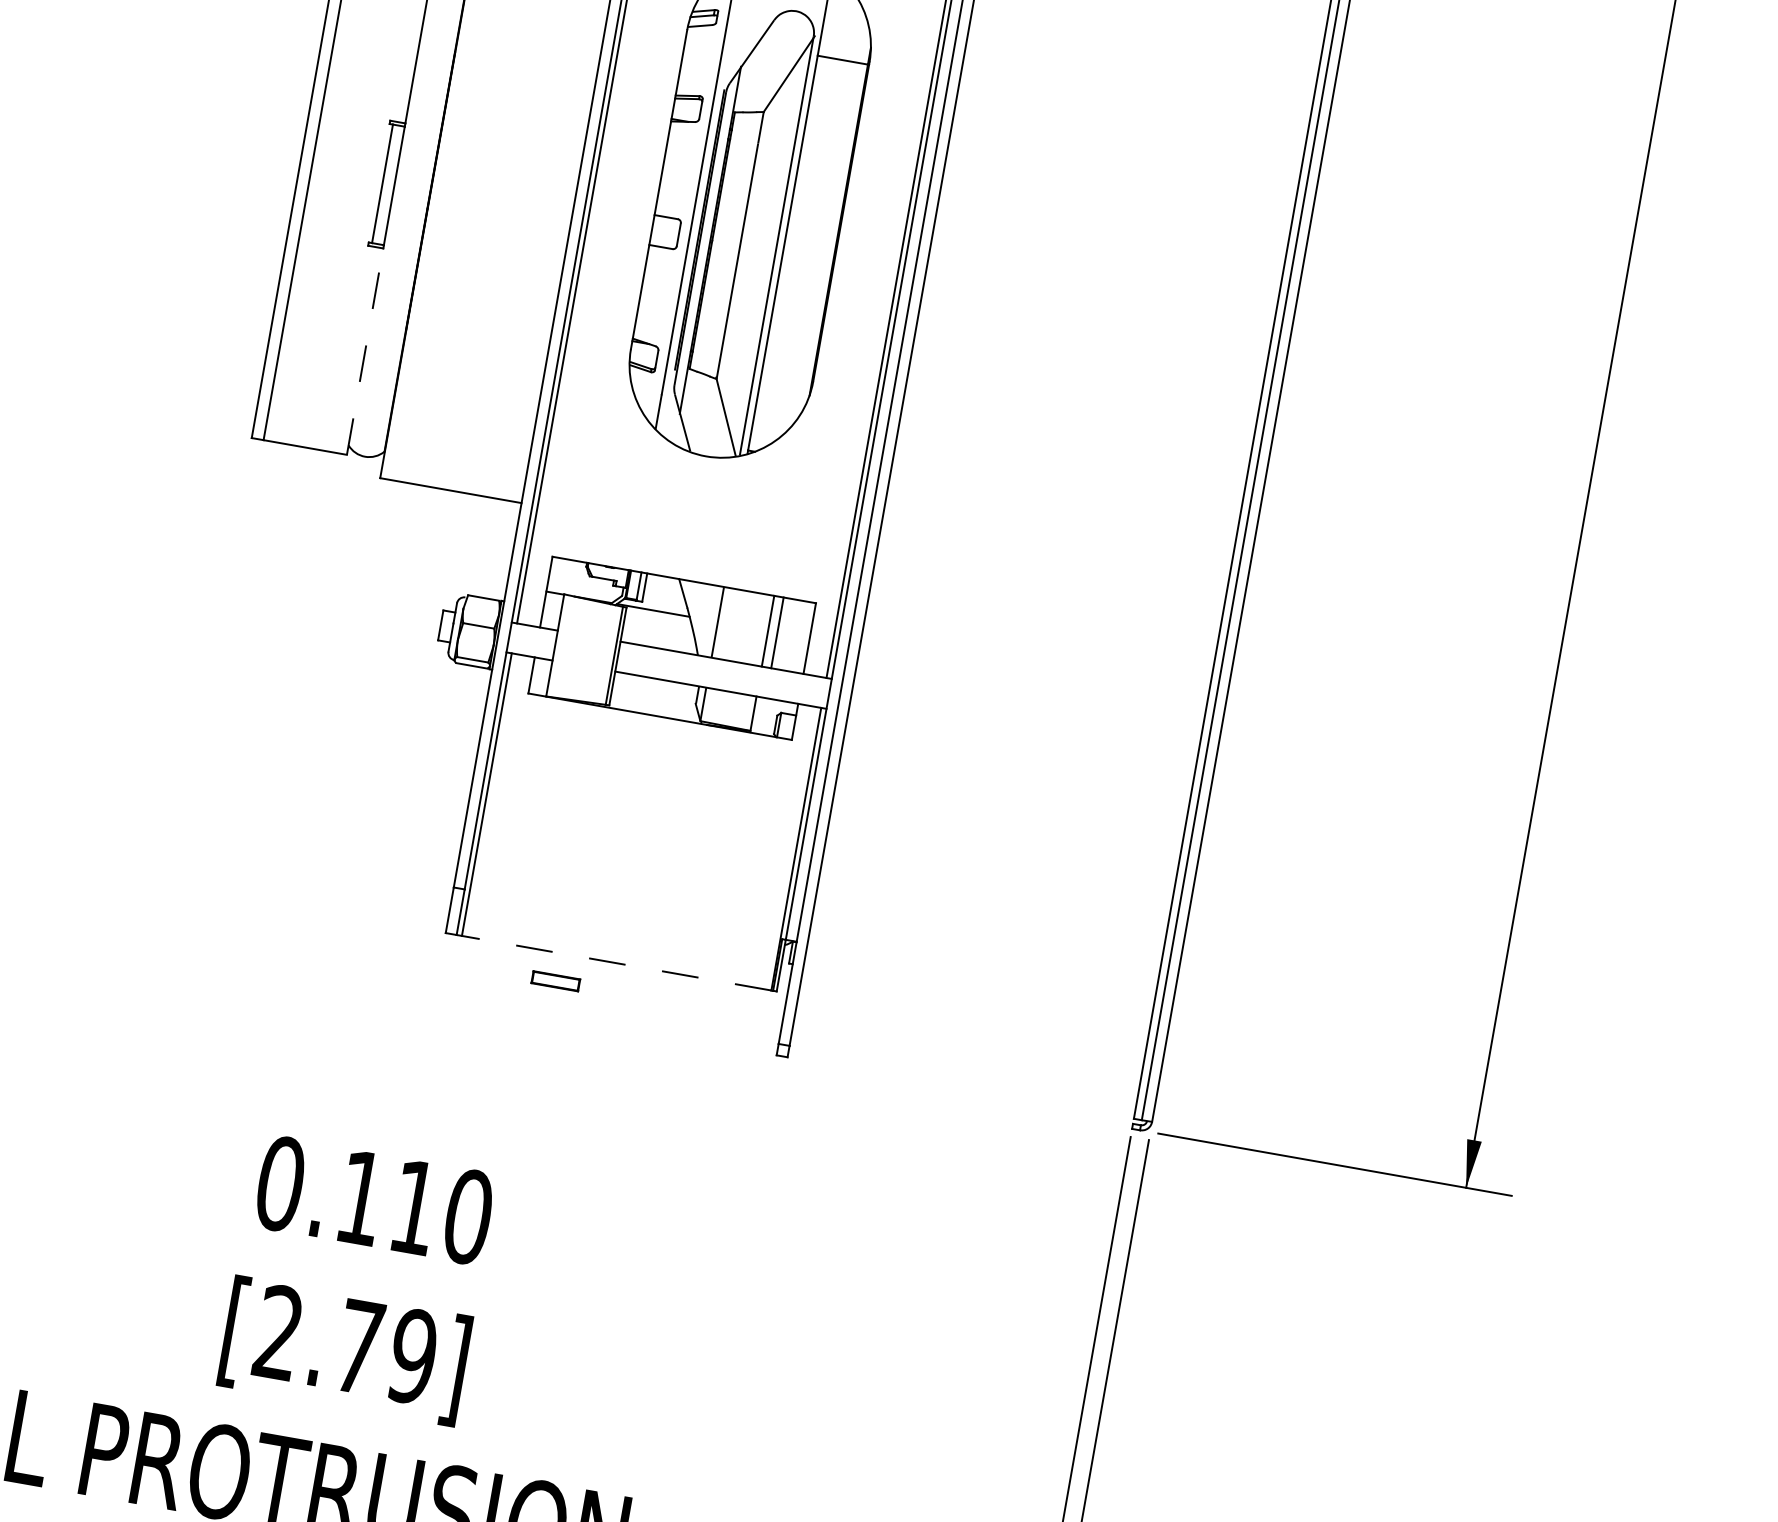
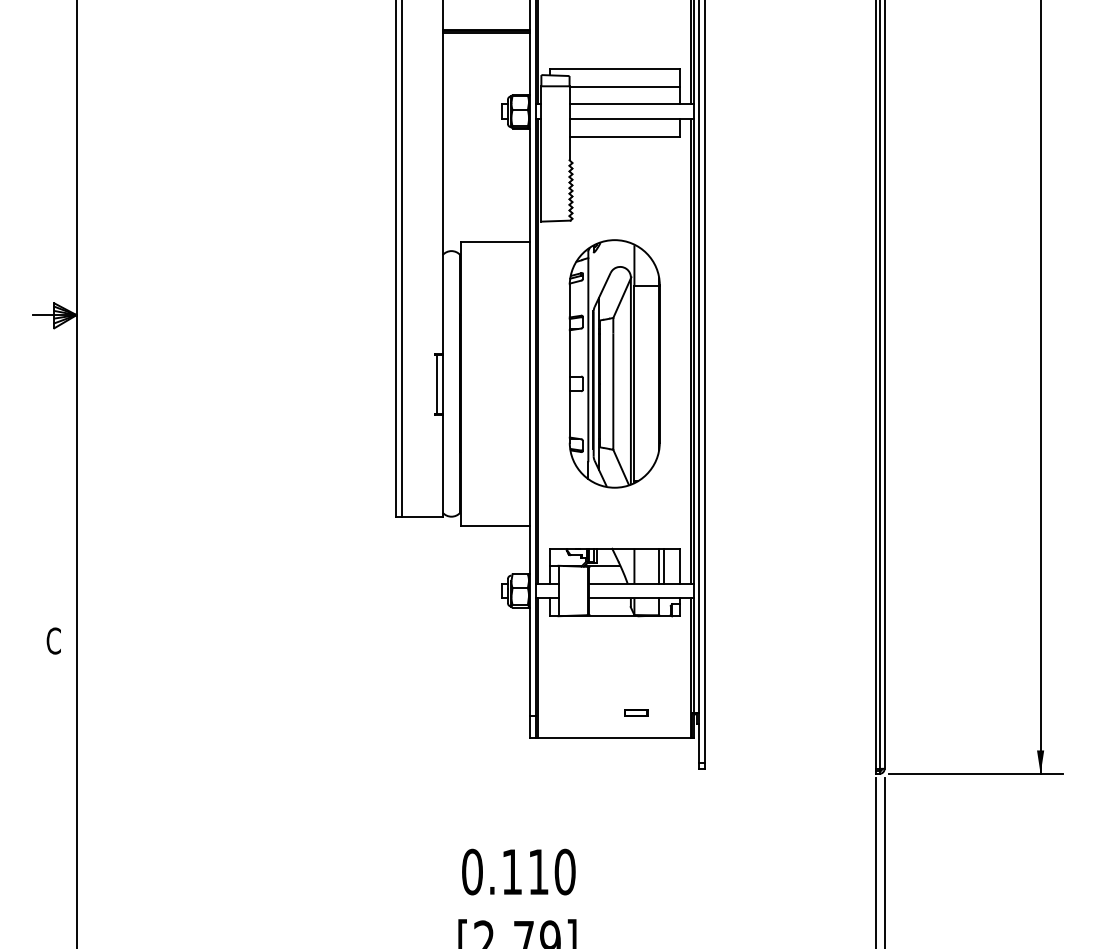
line: (364, 351) -> (442, 466), dashed -> solid
line: (615, 964) -> (614, 738), dashed -> solid
part: (556, 980) -> (636, 712), moved

